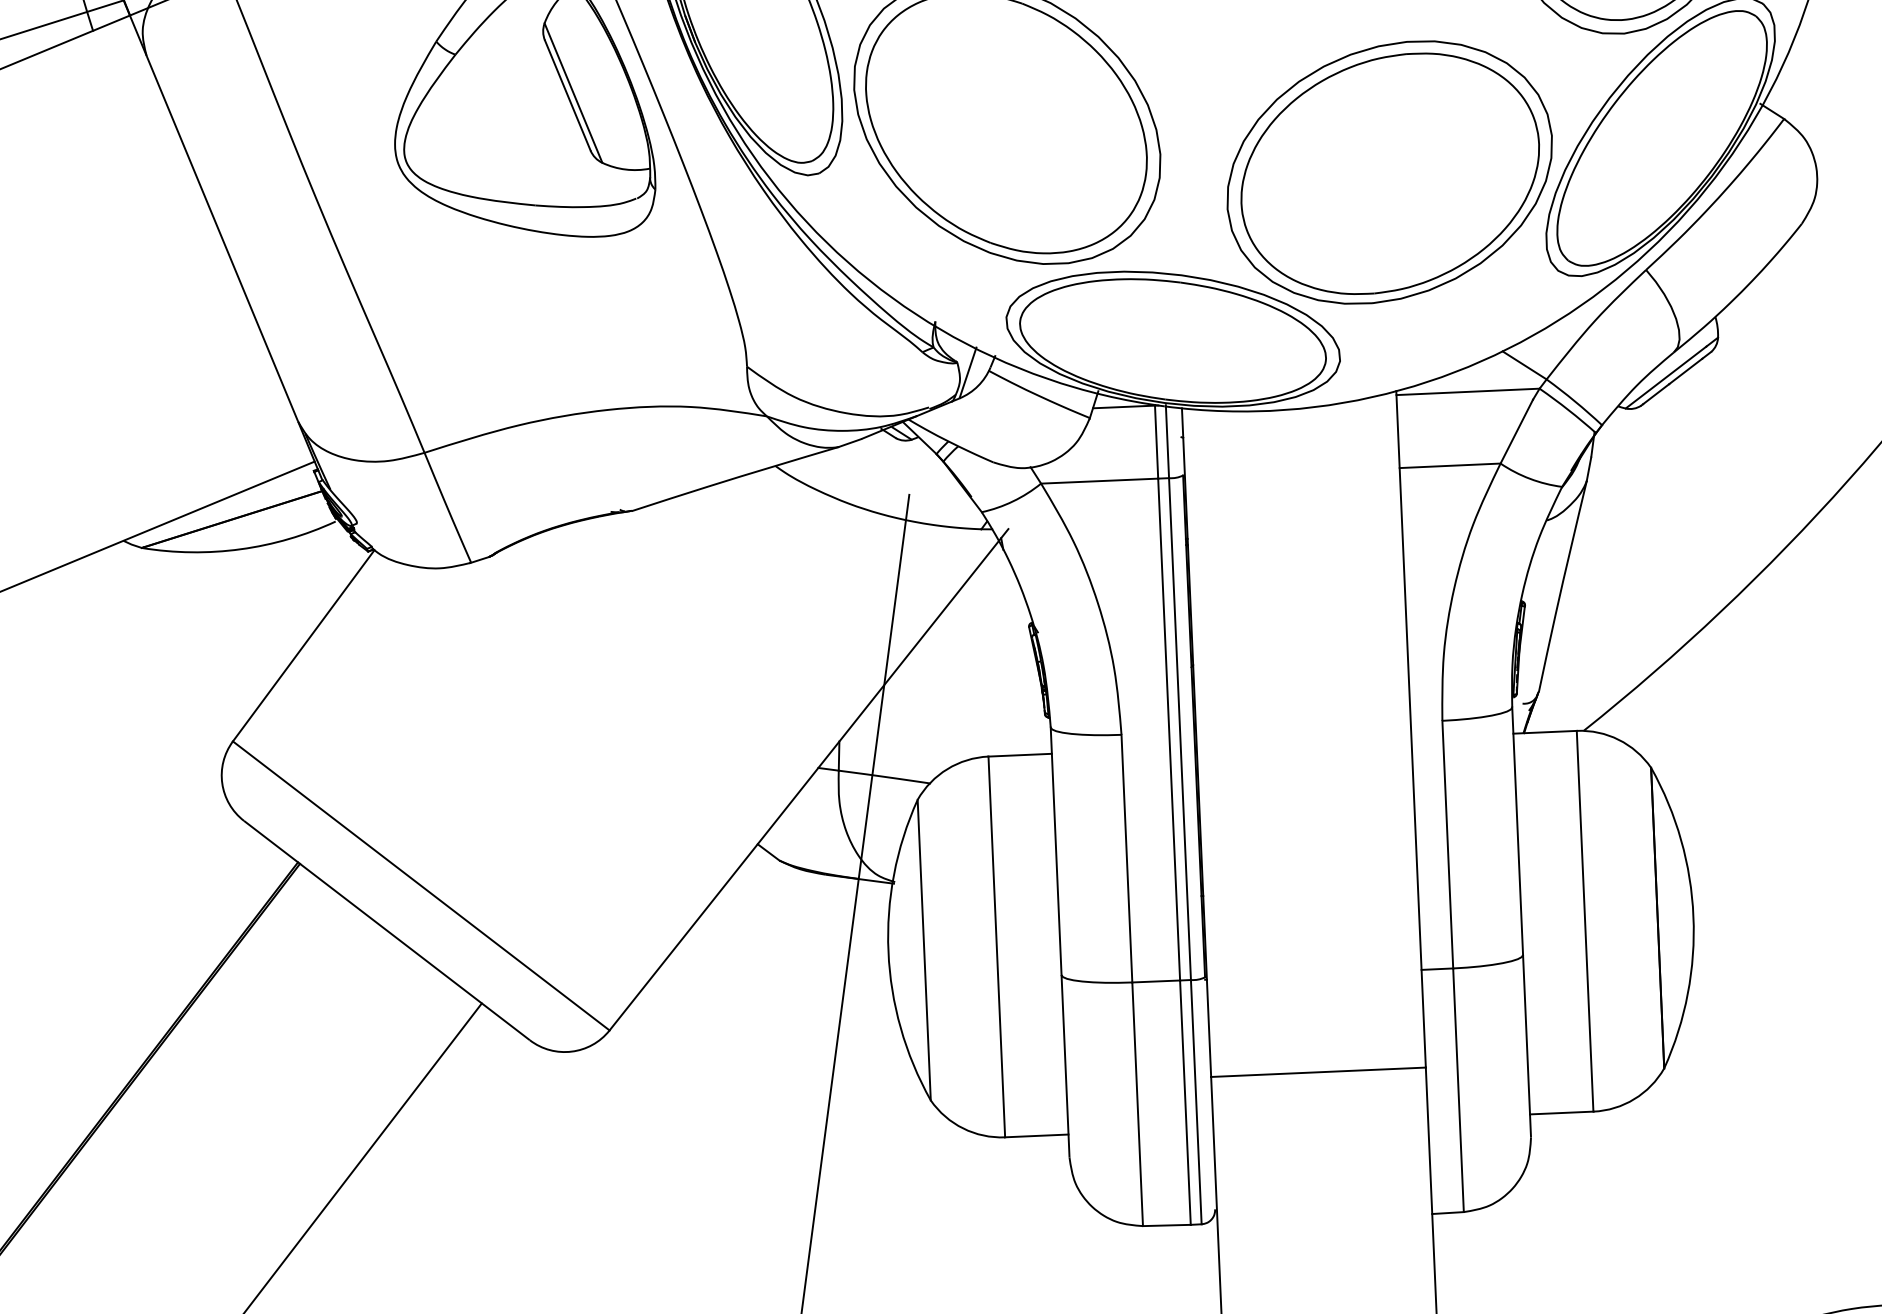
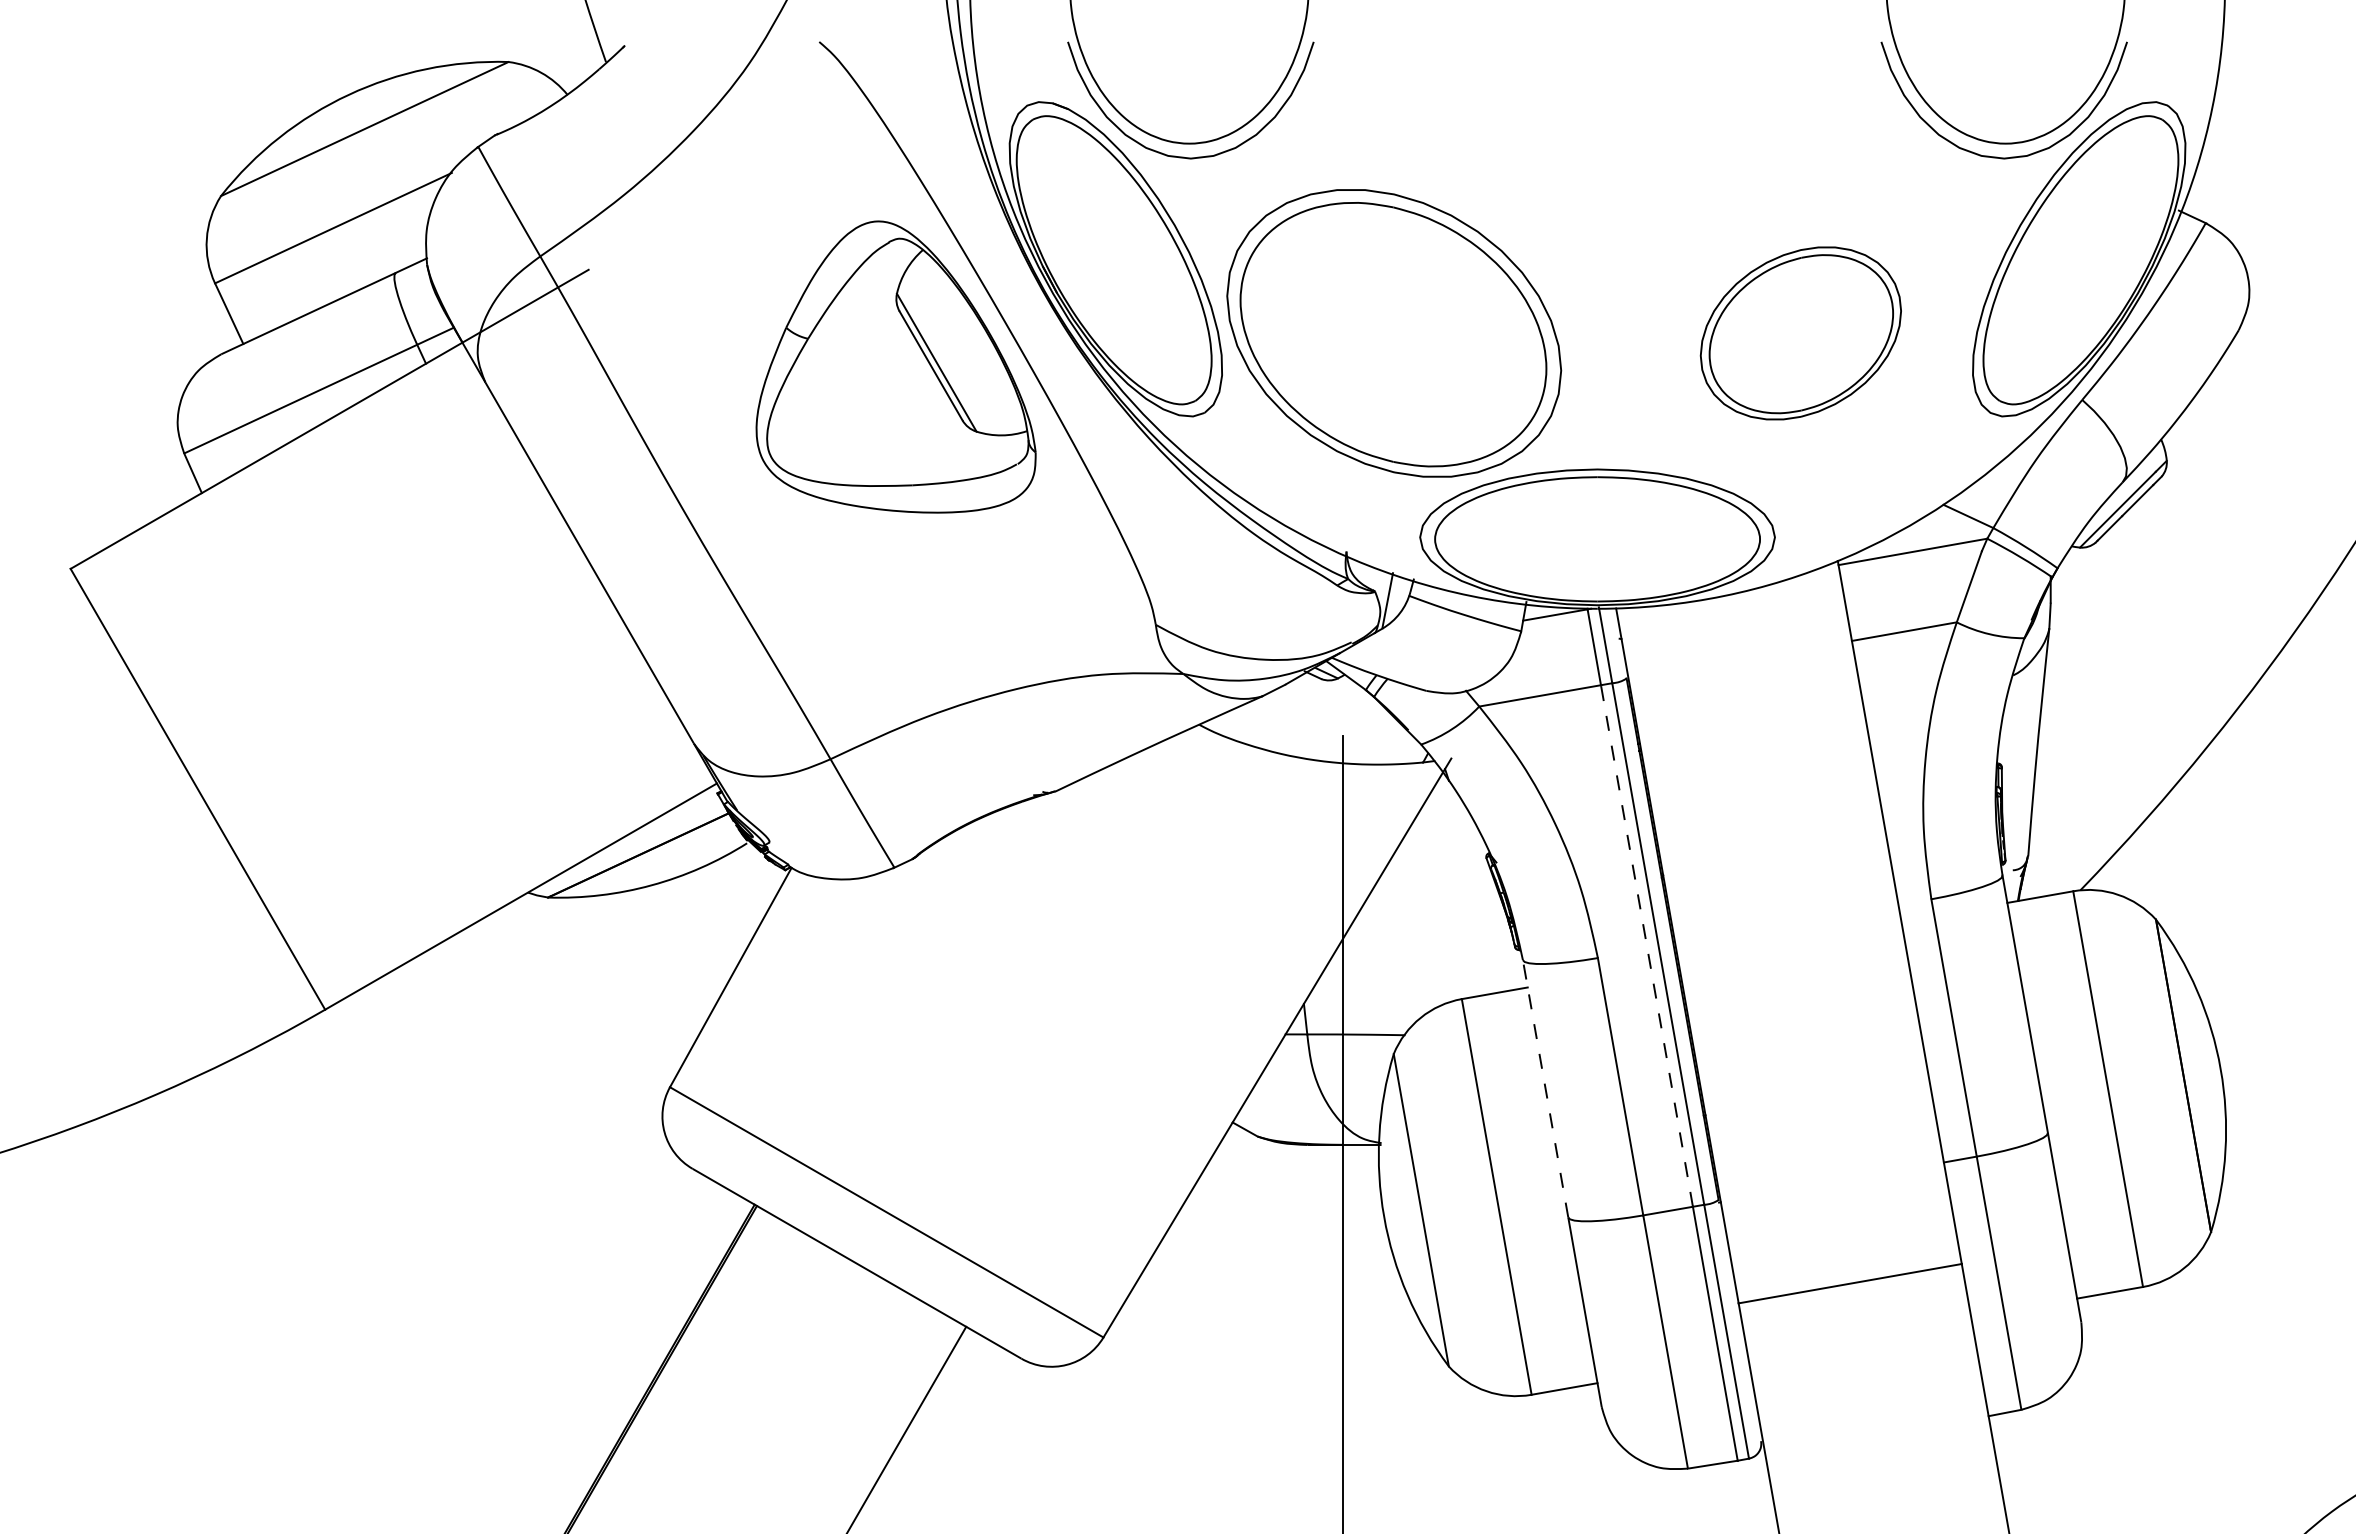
part: (1389, 172) -> (1800, 333), size x0.6
line: (1168, 729) -> (1646, 946), solid -> dashed
line: (1056, 851) -> (1545, 1088), solid -> dashed

